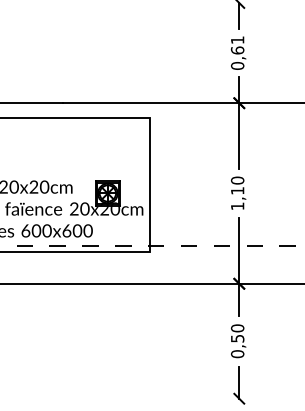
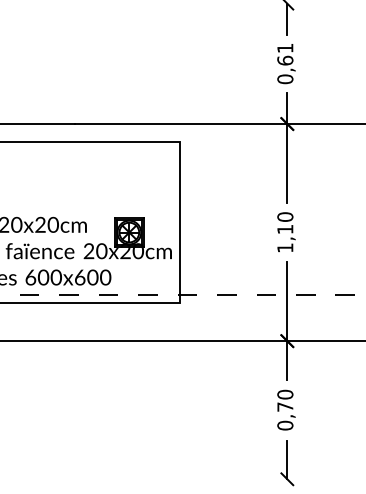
text: (237, 338) -> (285, 406), 0,50 -> 0,70

